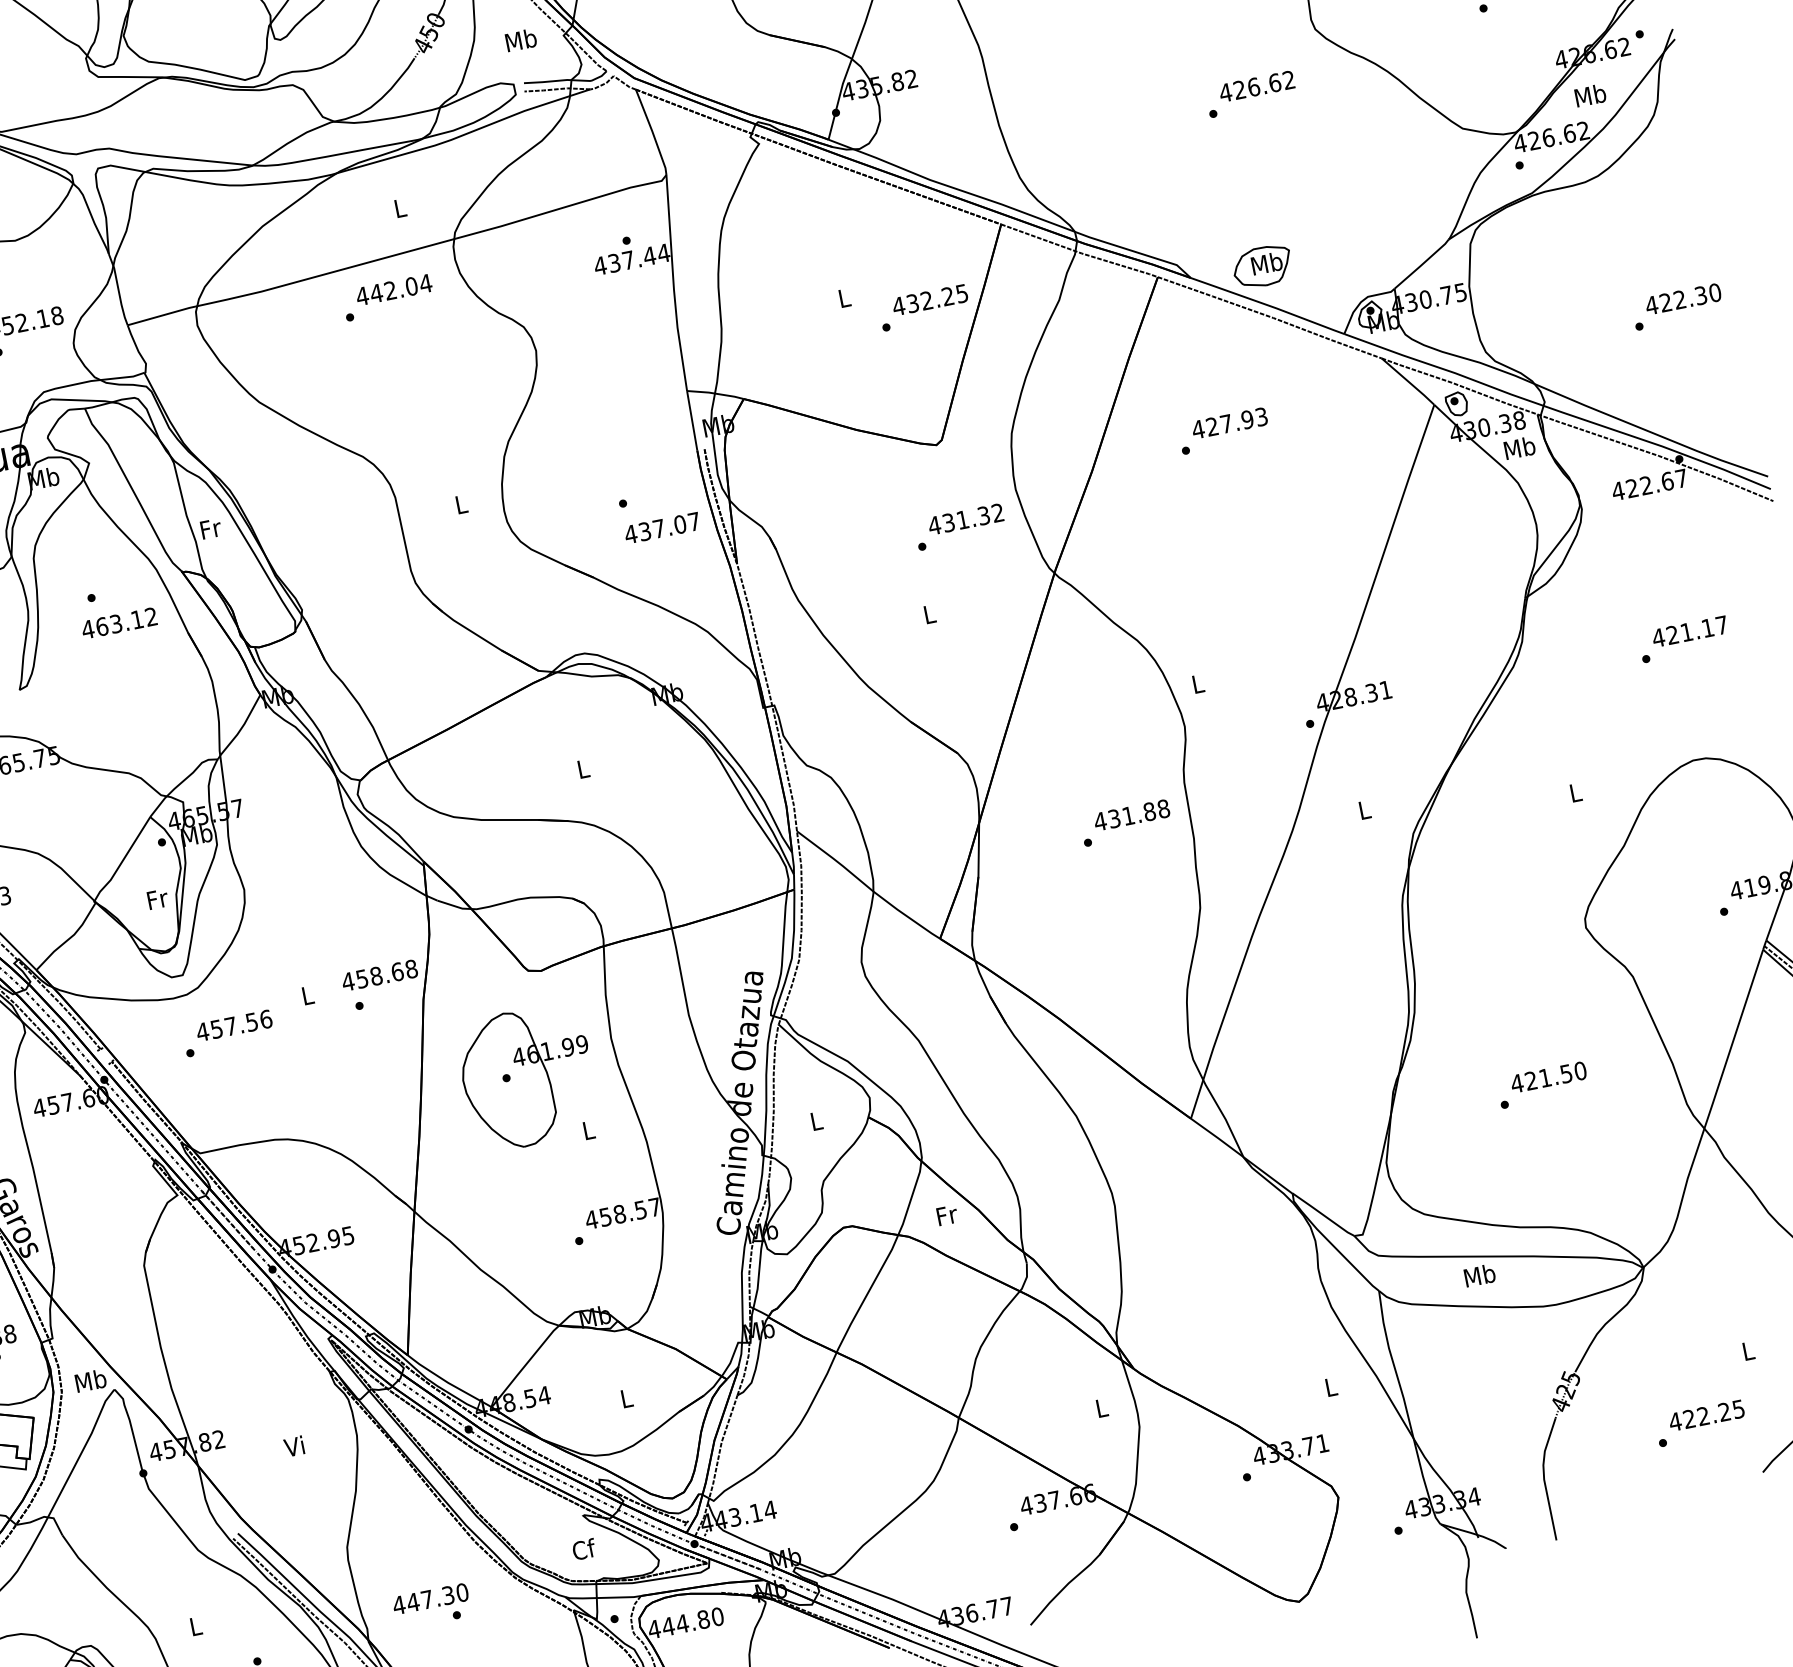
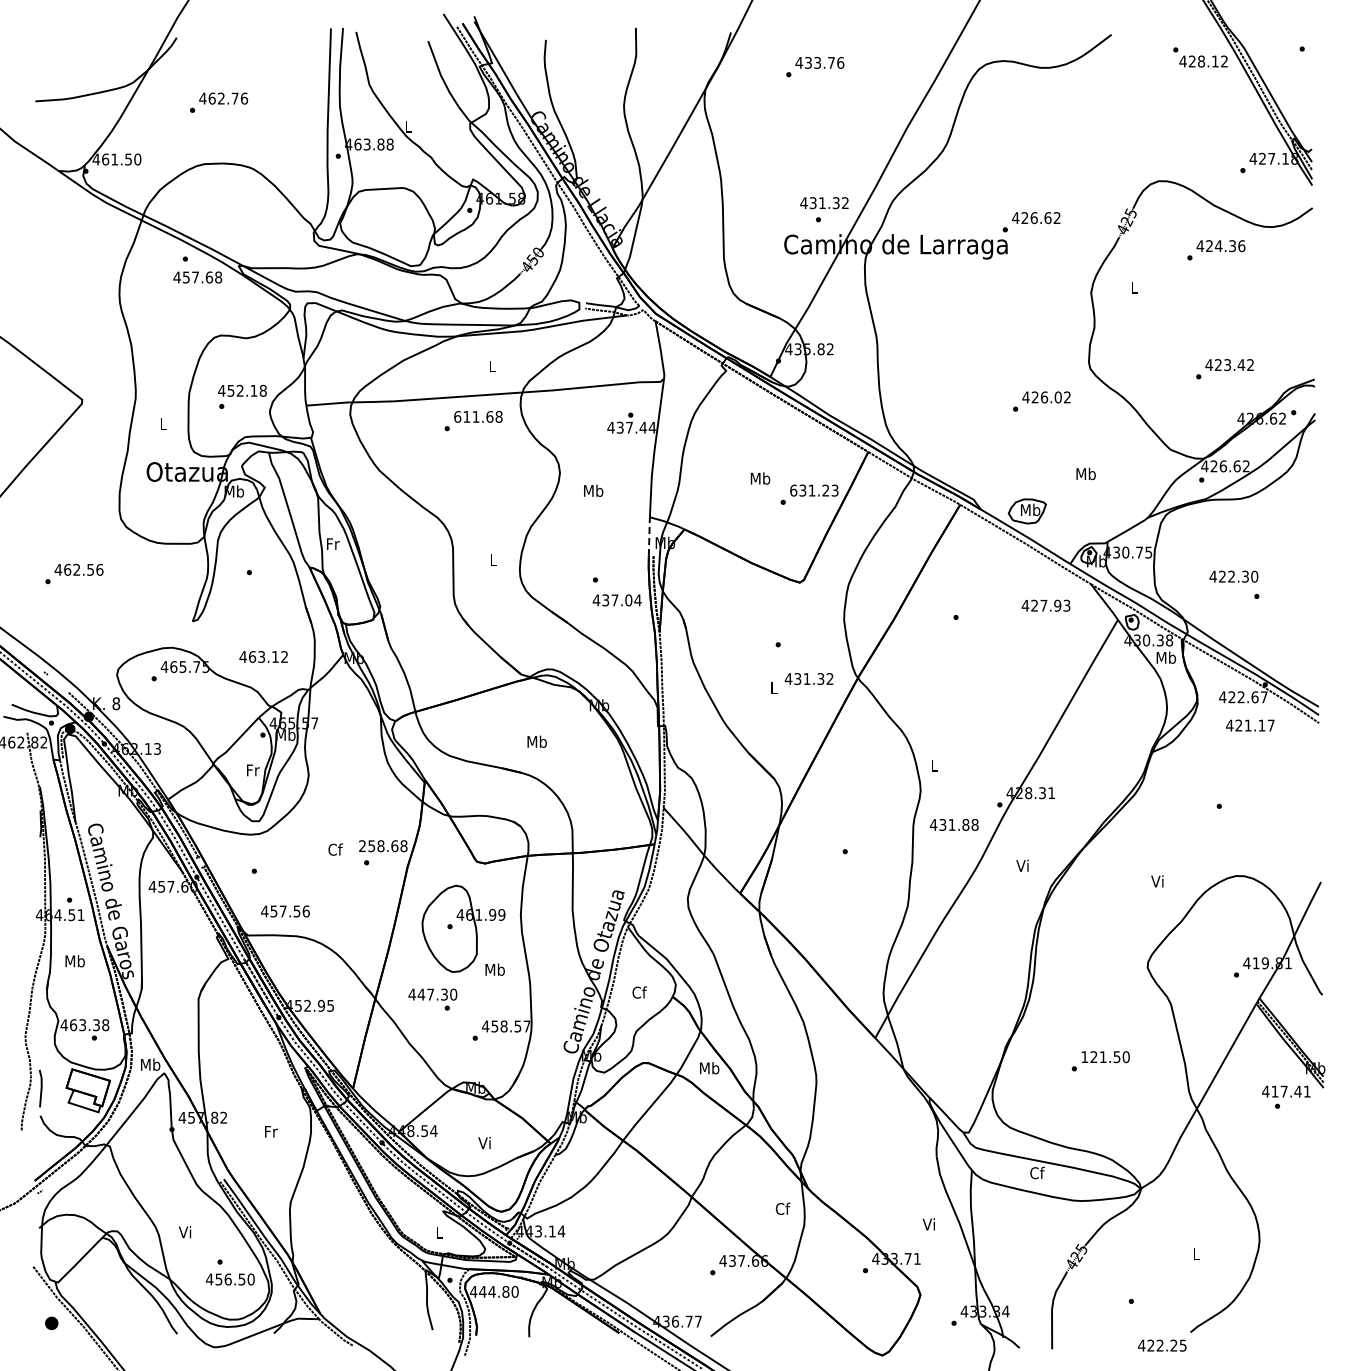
text: (520, 39) -> (593, 490), moved
text: (1273, 83) -> (1057, 397), 426.62 -> 426.02
text: (1589, 94) -> (1085, 473), moved
text: (392, 289) -> (477, 416), 442.04 -> 611.68
text: (844, 297) -> (760, 478), L -> Mb
text: (1682, 298) -> (1233, 576), moved
text: (929, 300) -> (813, 490), 432.25 -> 631.23
line: (692, 420) -> (649, 536), solid -> dashed
text: (1228, 423) -> (1045, 605), moved
text: (964, 518) -> (808, 678), moved
text: (693, 522) -> (637, 600), 437.07 -> 437.04
text: (118, 622) -> (263, 656), moved
text: (1690, 631) -> (1250, 725), moved
text: (582, 768) -> (536, 741), L -> Mb
text: (1574, 792) -> (1157, 881), L -> Vi
text: (1363, 809) -> (1022, 865), L -> Vi
text: (1130, 814) -> (953, 824), moved
text: (347, 980) -> (362, 845), 458.68 -> 258.68
text: (307, 995) -> (335, 849), L -> Cf
text: (234, 1025) -> (285, 911), moved
text: (1516, 1082) -> (1084, 1056), 421.50 -> 121.50
text: (816, 1120) -> (639, 992), L -> Cf
text: (587, 1130) -> (494, 969), L -> Mb
text: (946, 1215) -> (709, 1068), Fr -> Mb
text: (1478, 1274) -> (1036, 1172), Mb -> Cf
text: (1329, 1387) -> (928, 1224), L -> Vi
text: (625, 1399) -> (484, 1143), L -> Vi
text: (1101, 1407) -> (782, 1208), L -> Cf
text: (1706, 1415) -> (1162, 1345), moved
text: (294, 1446) -> (270, 1131), Vi -> Fr
text: (583, 1549) -> (439, 1232), Cf -> L
text: (431, 1606) -> (432, 999), moved
text: (193, 1627) -> (184, 1232), L -> Vi

